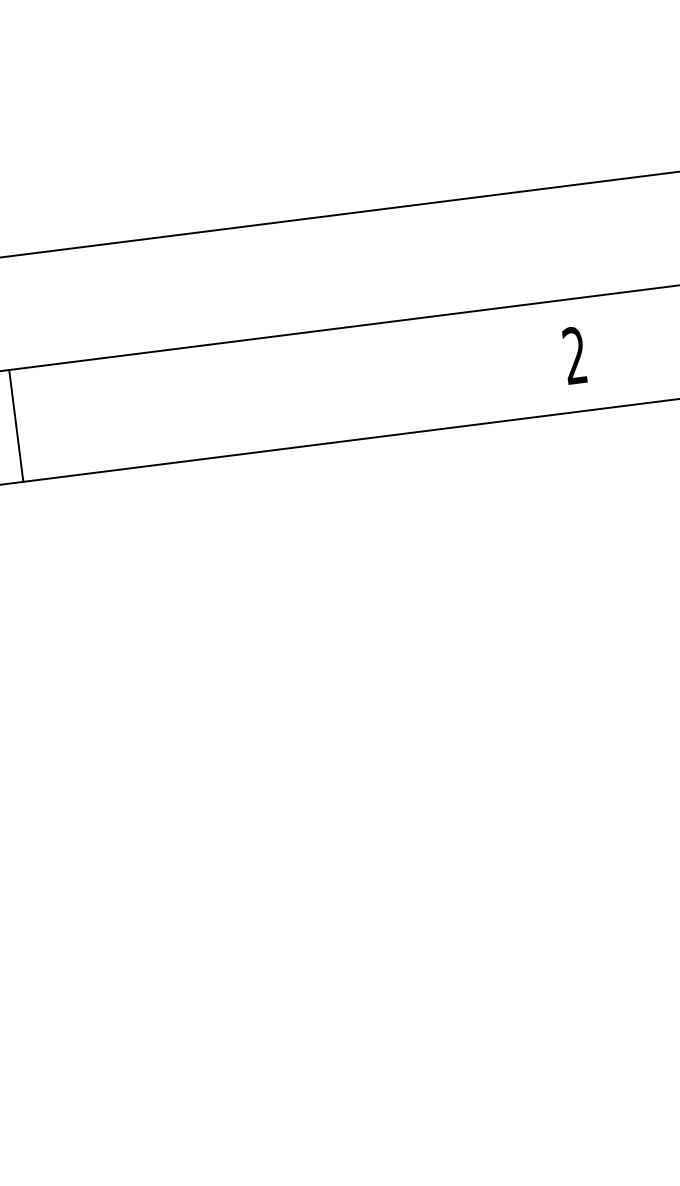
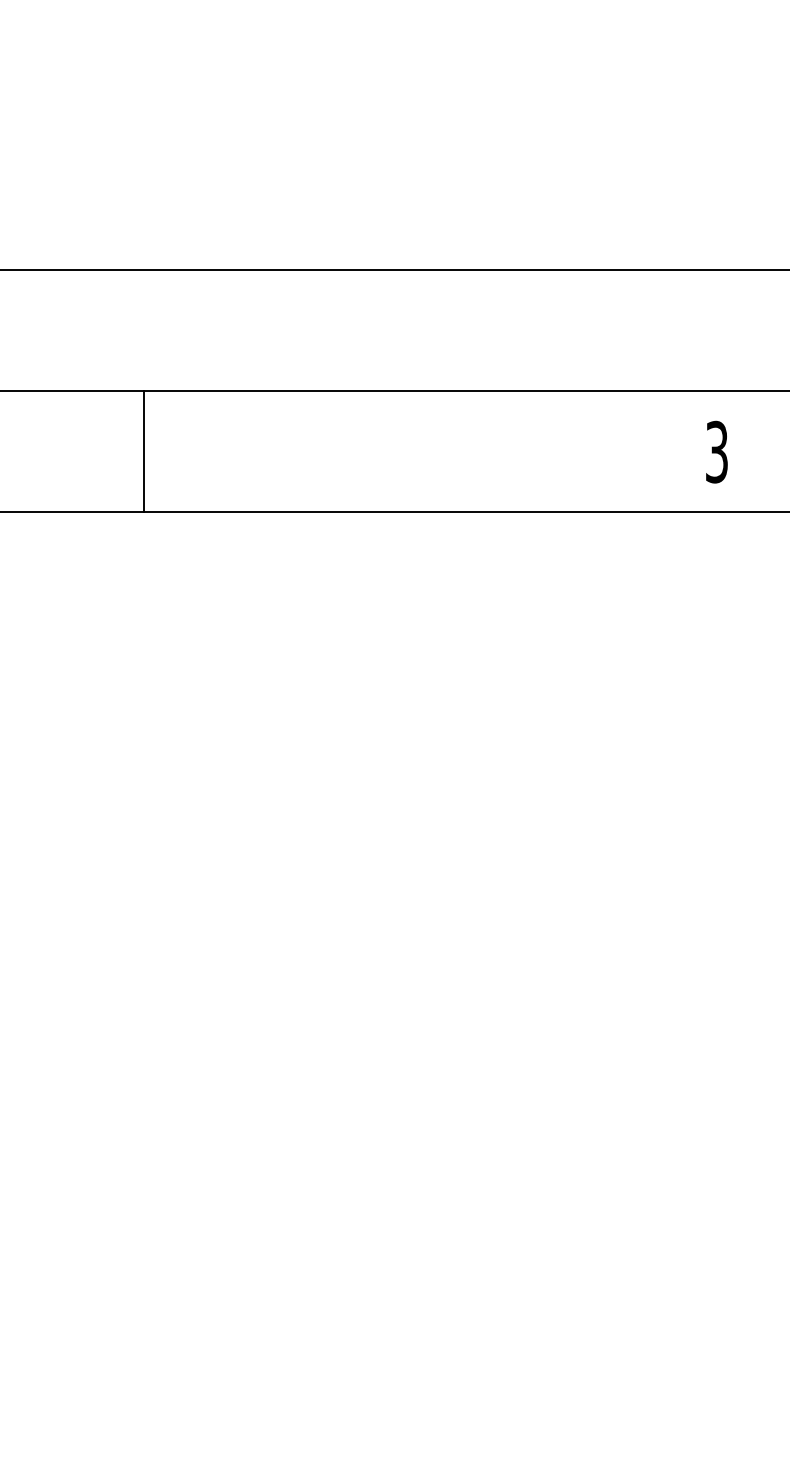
text: (574, 356) -> (716, 452), 2 -> 3
line: (15, 425) -> (143, 451), moved

